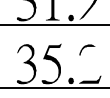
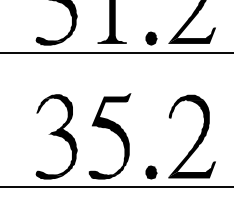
fill: (90, 16) -> (192, 35), added
fill: (88, 64) -> (188, 137), added

